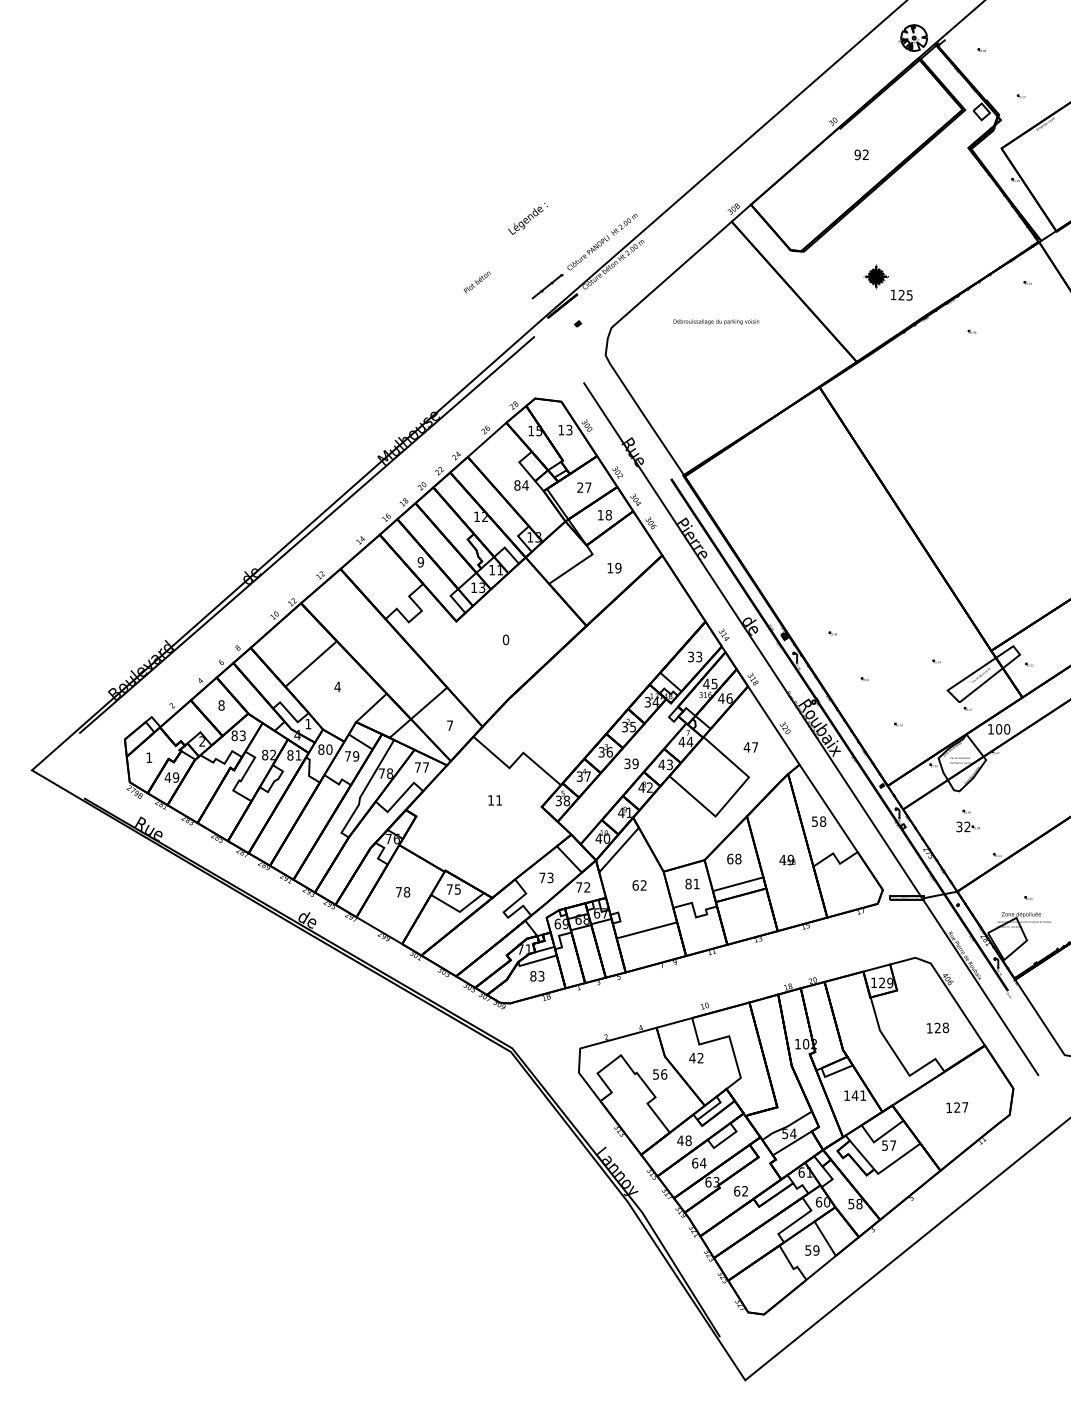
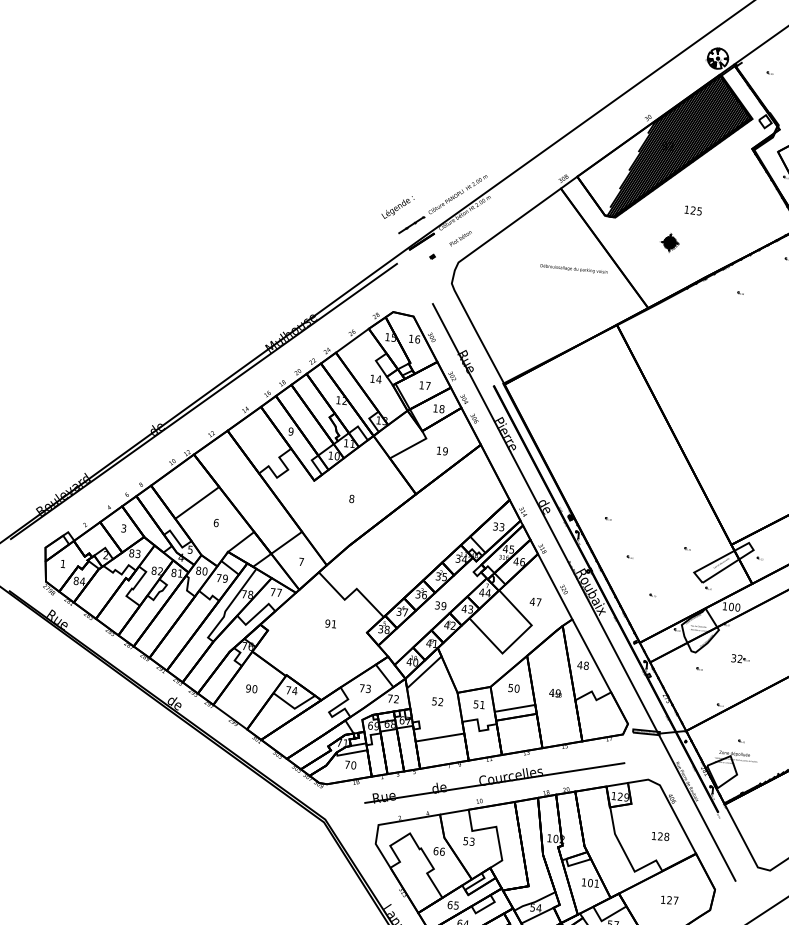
hatch: (878, 155) -> (681, 147), added
text: (527, 218) -> (397, 207), moved
text: (476, 282) -> (460, 238), moved
text: (901, 294) -> (693, 210), moved
text: (716, 321) -> (574, 268), moved
text: (569, 429) -> (417, 338), 13 -> 16
text: (517, 485) -> (372, 378), 84 -> 14
text: (580, 487) -> (421, 385), 27 -> 17
text: (482, 587) -> (337, 456), 13 -> 10
text: (505, 639) -> (351, 498), 0 -> 8
text: (337, 686) -> (216, 522), 4 -> 6
text: (221, 705) -> (123, 528), 8 -> 3
text: (308, 724) -> (190, 550), 1 -> 5
text: (171, 777) -> (79, 581), 49 -> 84
text: (490, 800) -> (327, 623), 11 -> 91
text: (814, 821) -> (579, 665), 58 -> 48
part: (967, 826) -> (740, 658), moved
text: (734, 858) -> (514, 687), 68 -> 50
text: (688, 883) -> (476, 703), 81 -> 51
text: (635, 885) -> (434, 701), 62 -> 52
text: (457, 889) -> (294, 690), 75 -> 74
text: (402, 892) -> (251, 689), 78 -> 90
text: (537, 976) -> (350, 765), 83 -> 70
part: (721, 981) -> (494, 783), added
text: (696, 1058) -> (468, 841), 42 -> 53
text: (656, 1074) -> (436, 851), 56 -> 66
text: (854, 1095) -> (589, 882), 141 -> 101
text: (684, 1140) -> (453, 905), 48 -> 65

